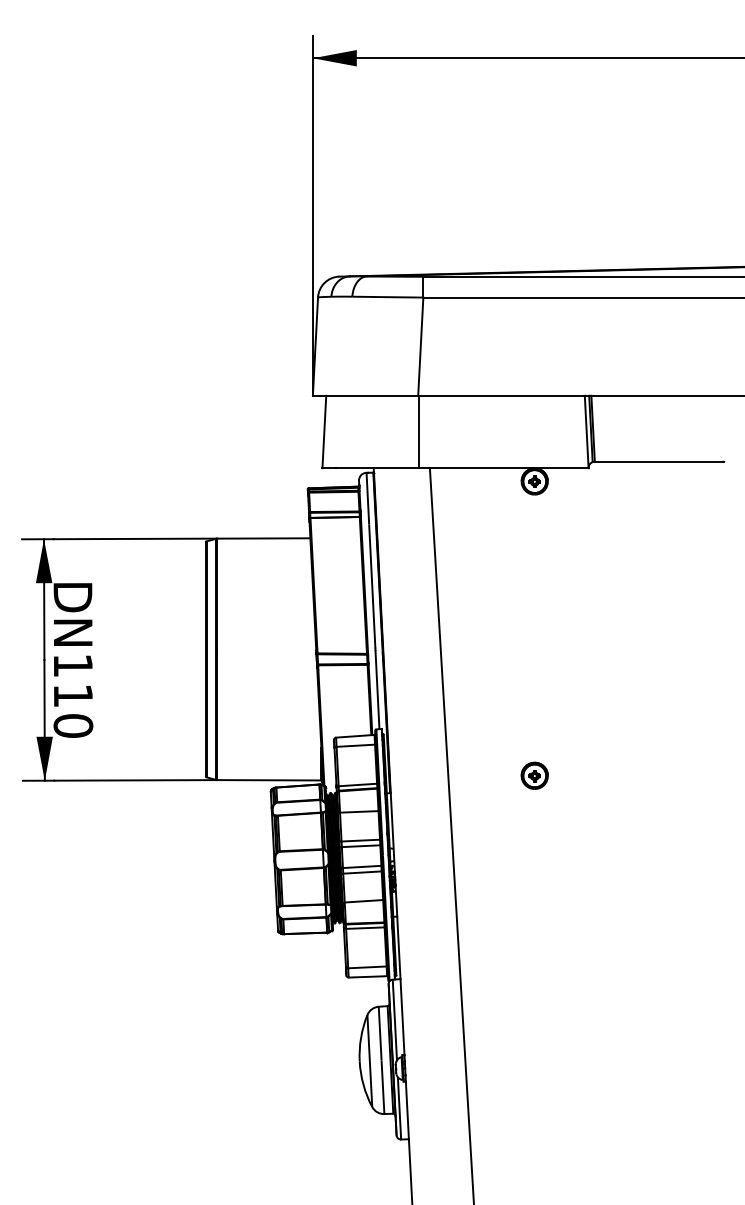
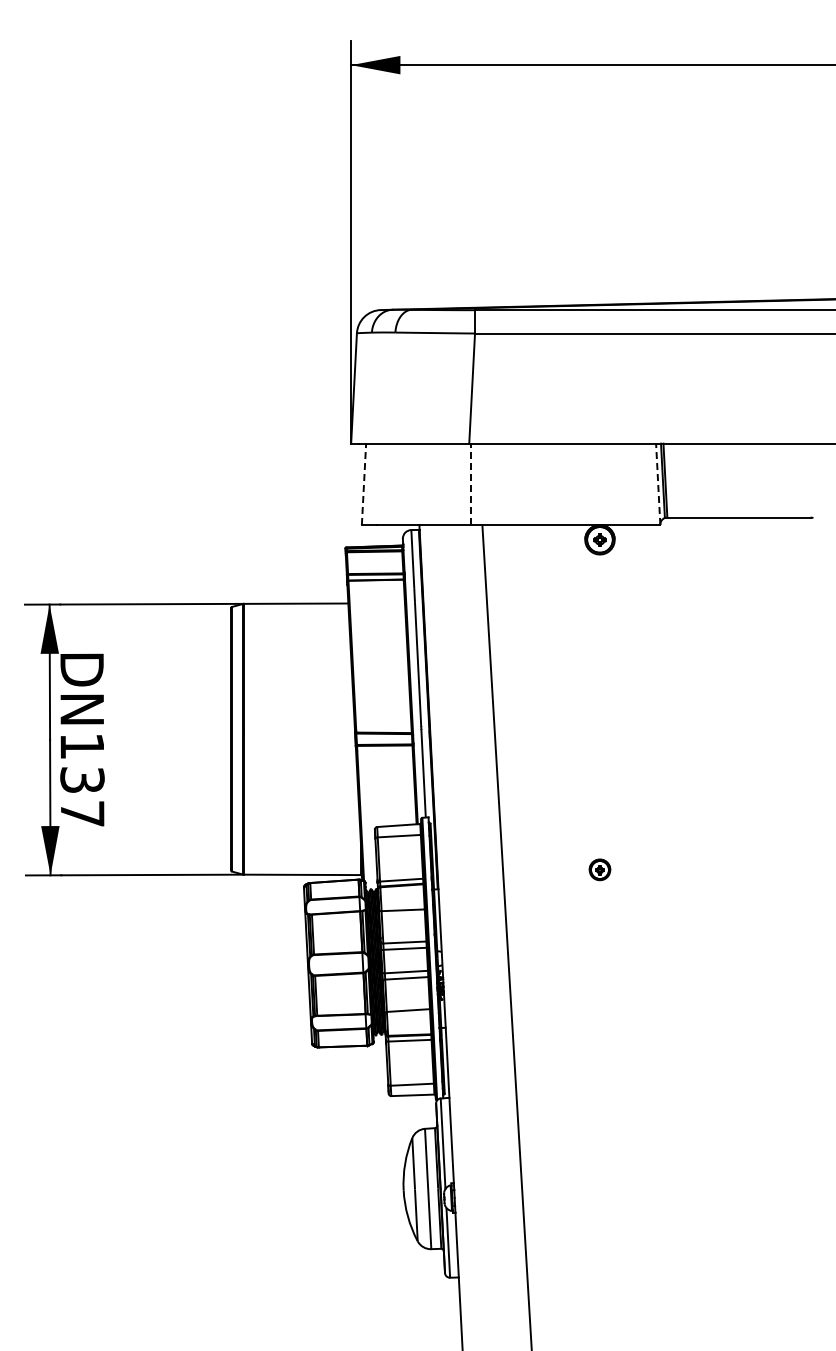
line: (324, 432) -> (364, 484), solid -> dashed
line: (419, 432) -> (470, 484), solid -> dashed
line: (586, 432) -> (658, 484), solid -> dashed
text: (73, 711) -> (82, 797), DN110 -> DN137
part: (534, 775) -> (599, 869), size x0.7

